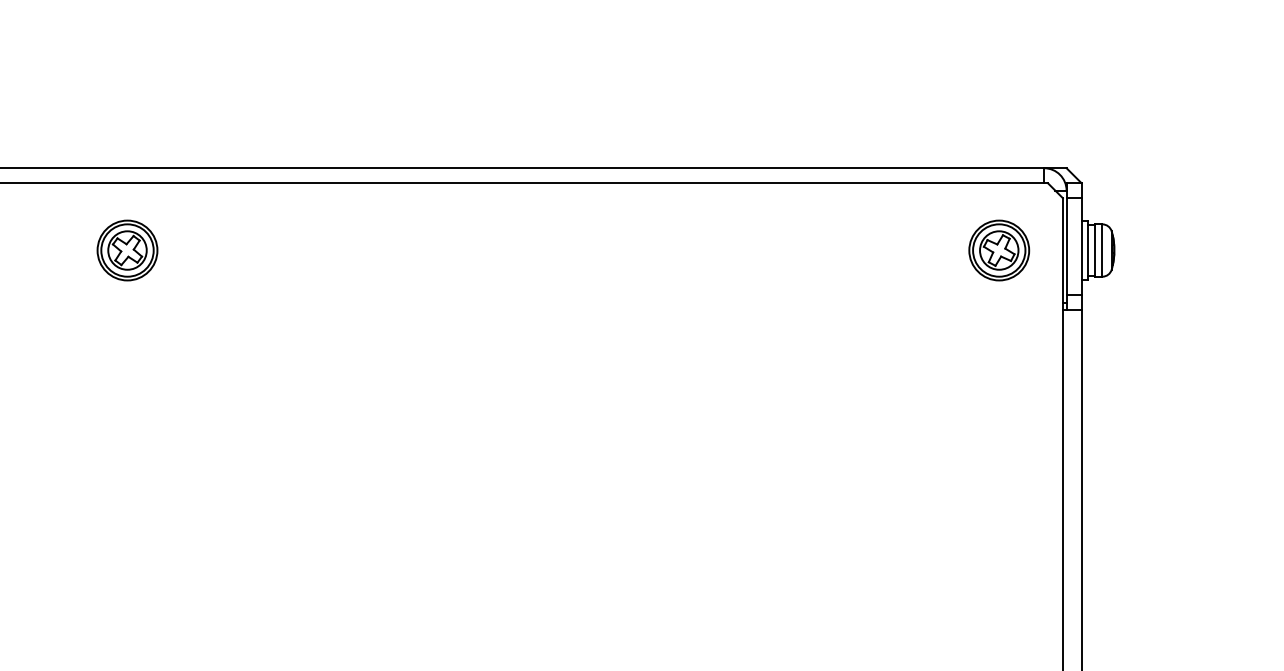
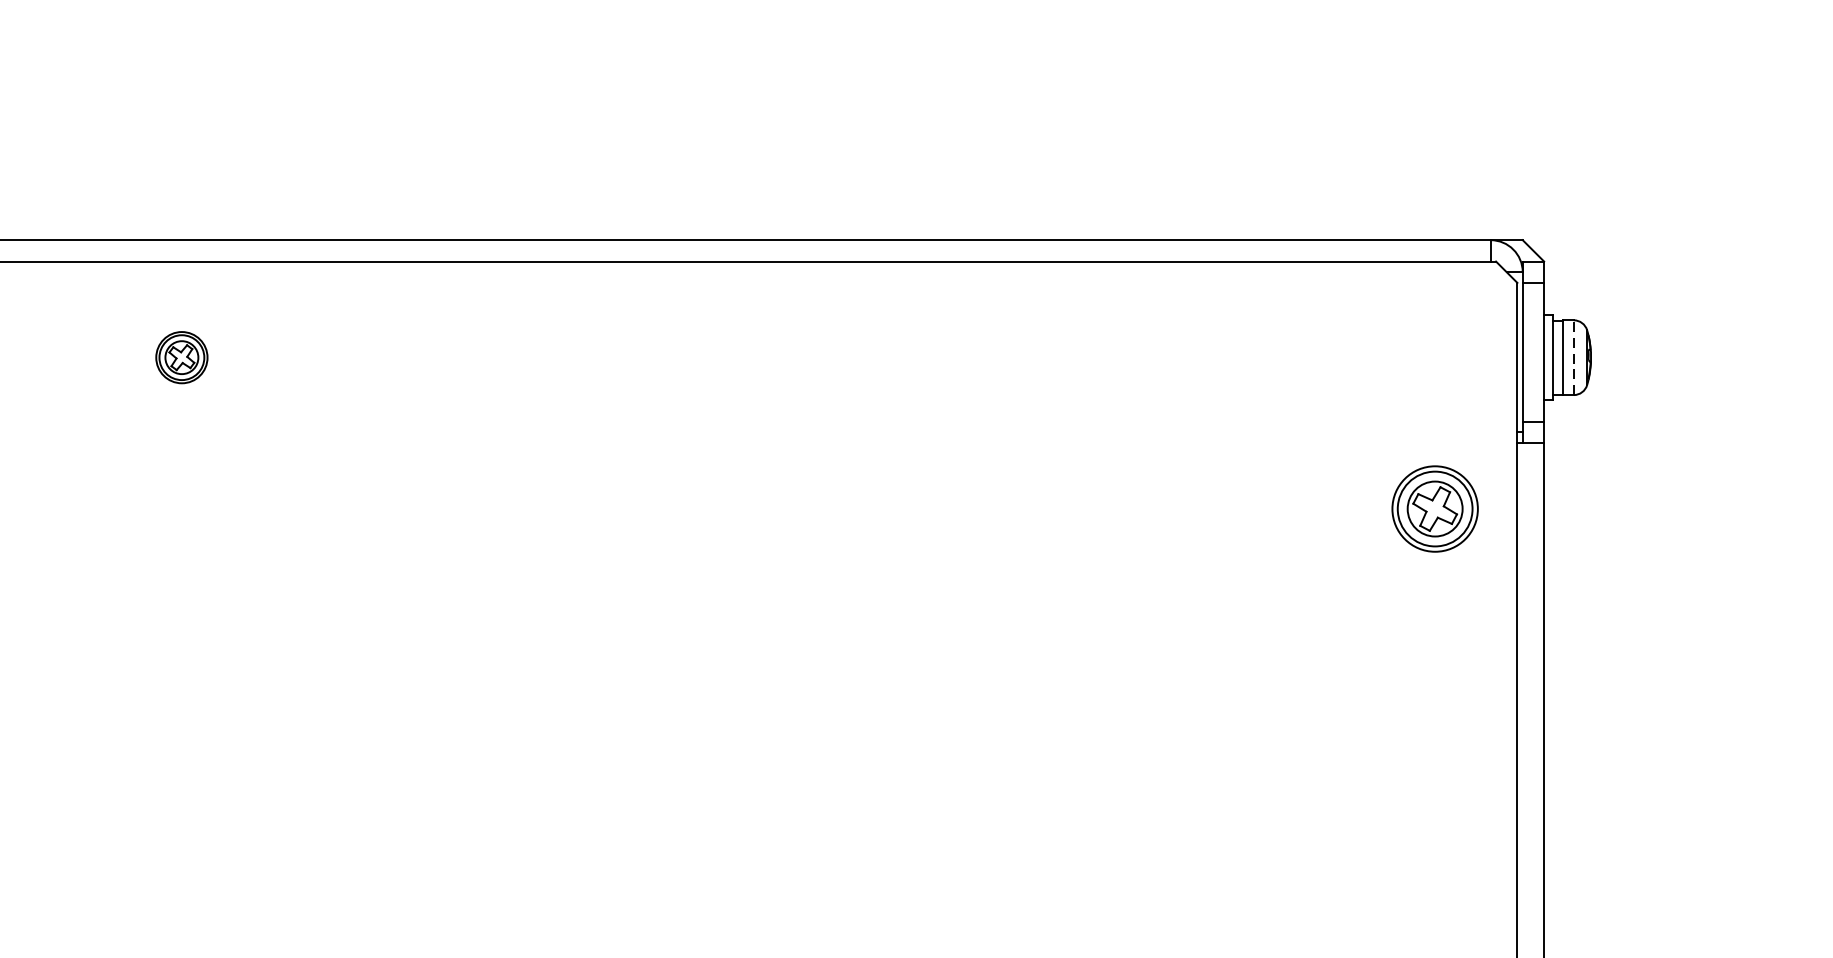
part: (127, 250) -> (181, 357), size x0.6
part: (999, 250) -> (1435, 508), moved
line: (1102, 250) -> (1574, 357), solid -> dashed

